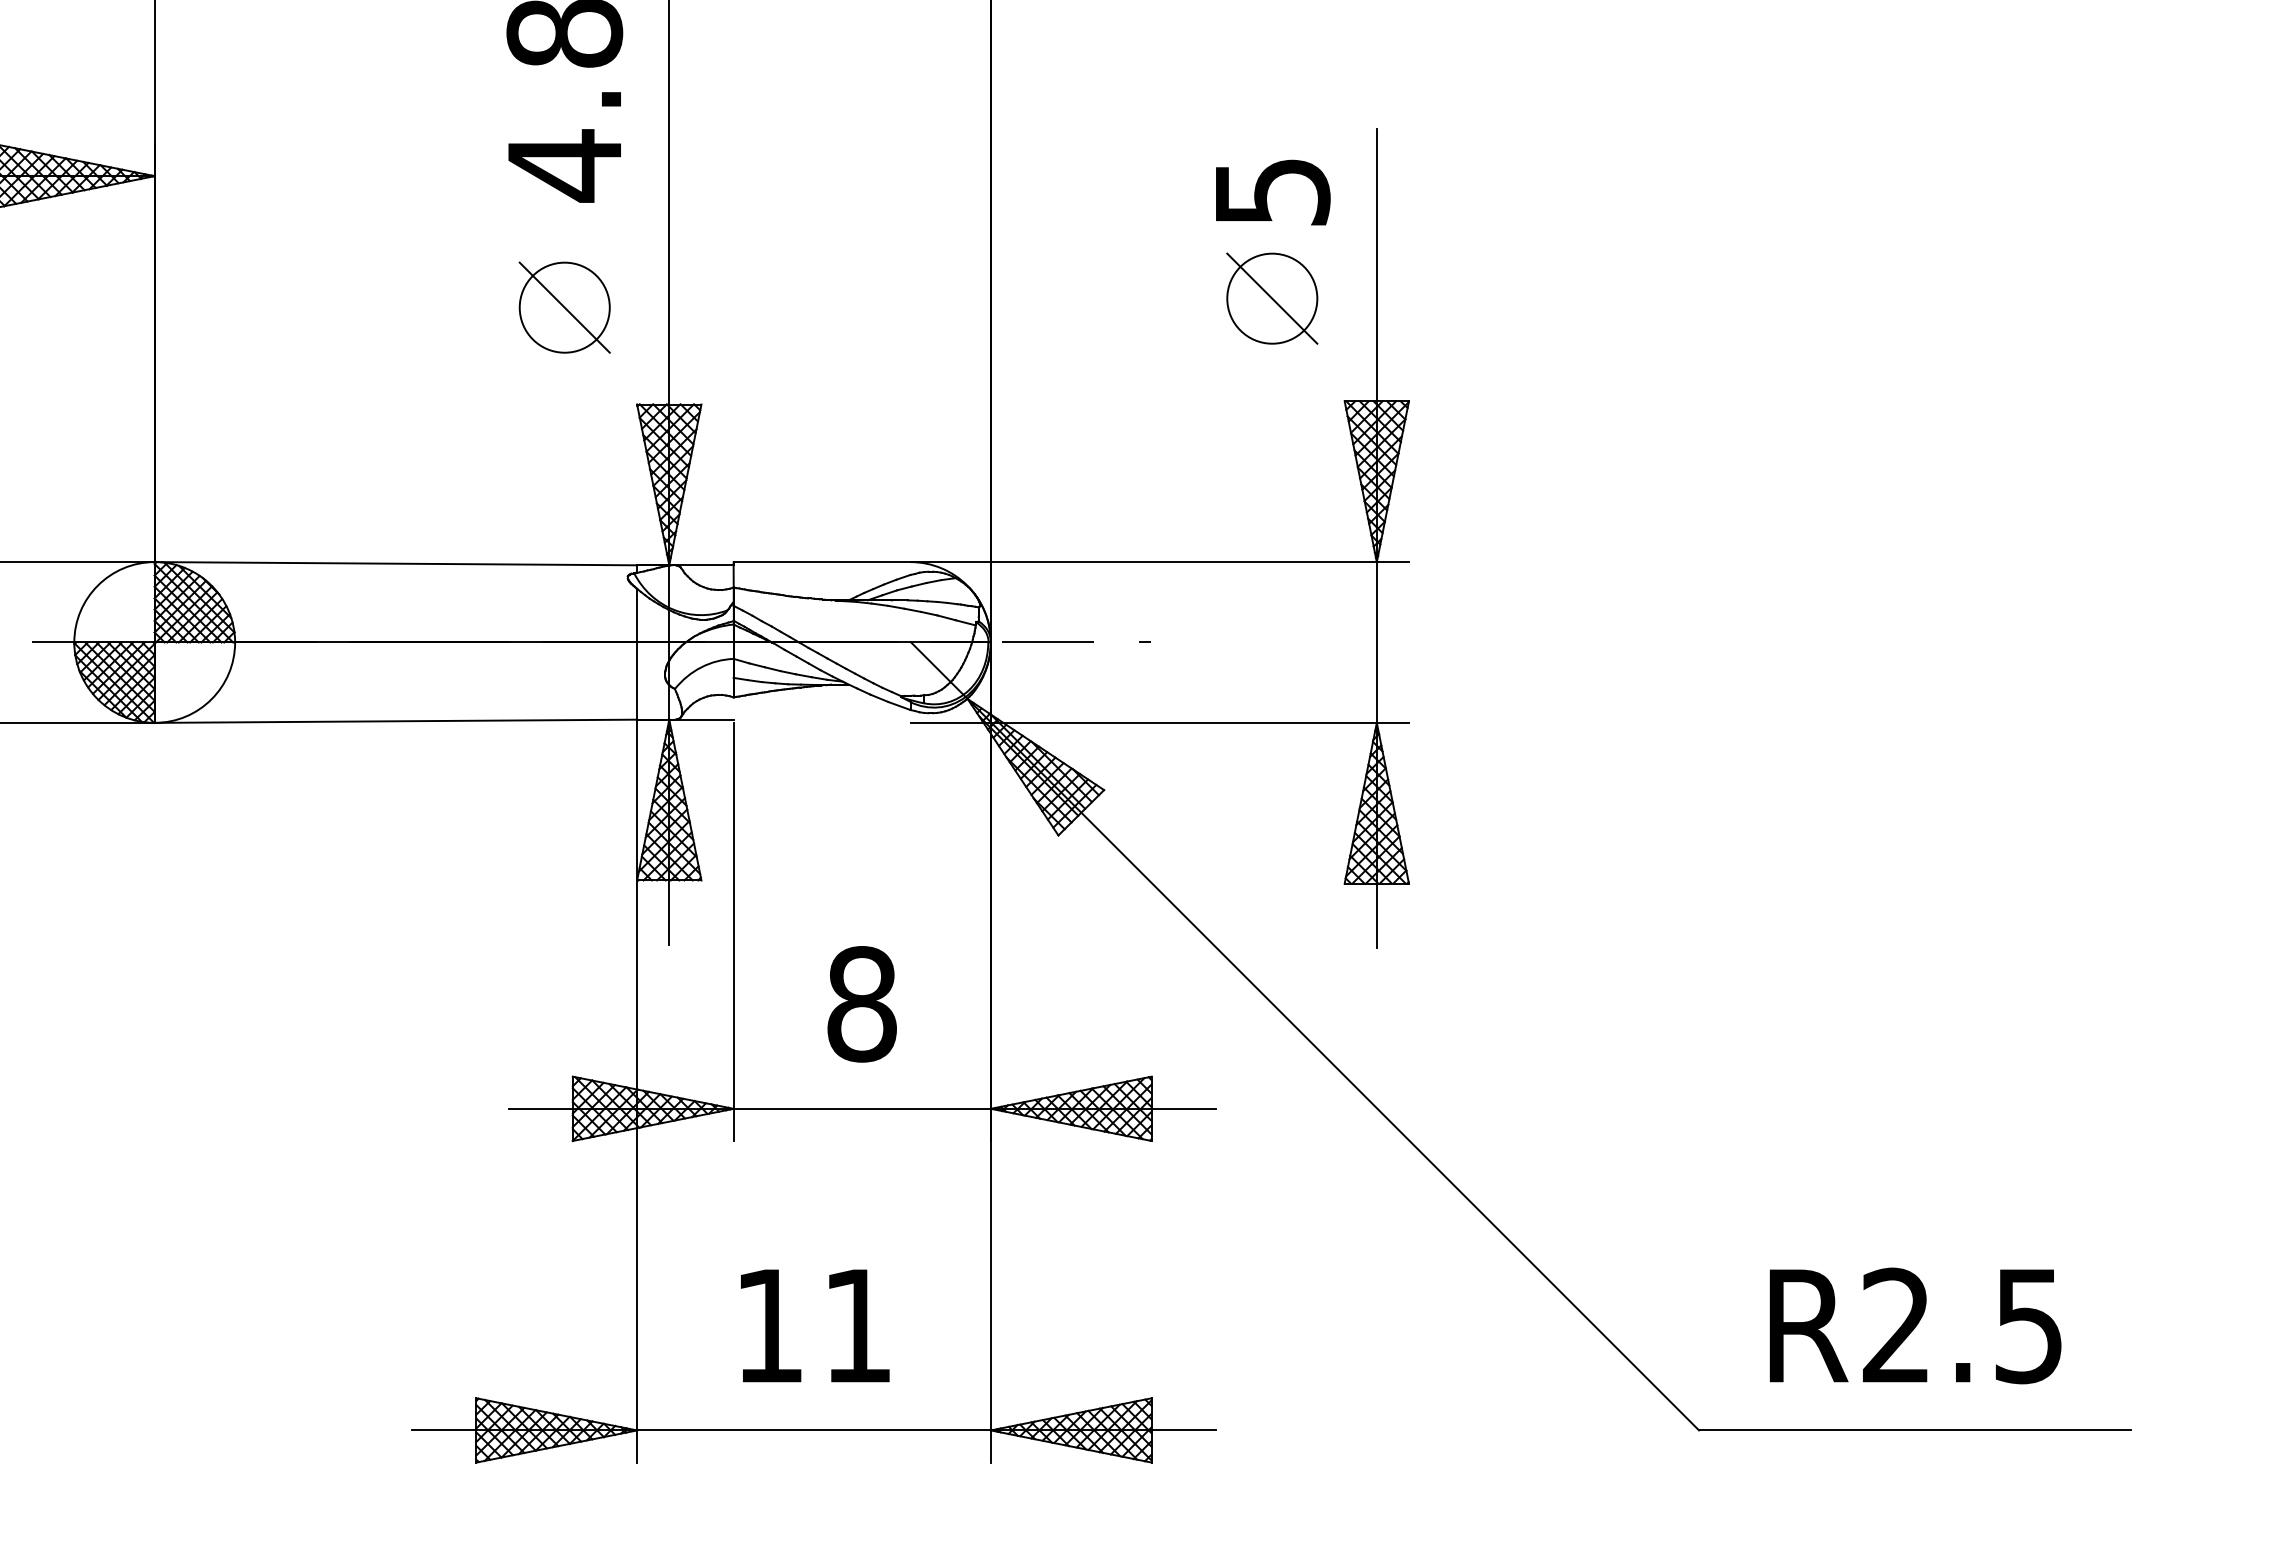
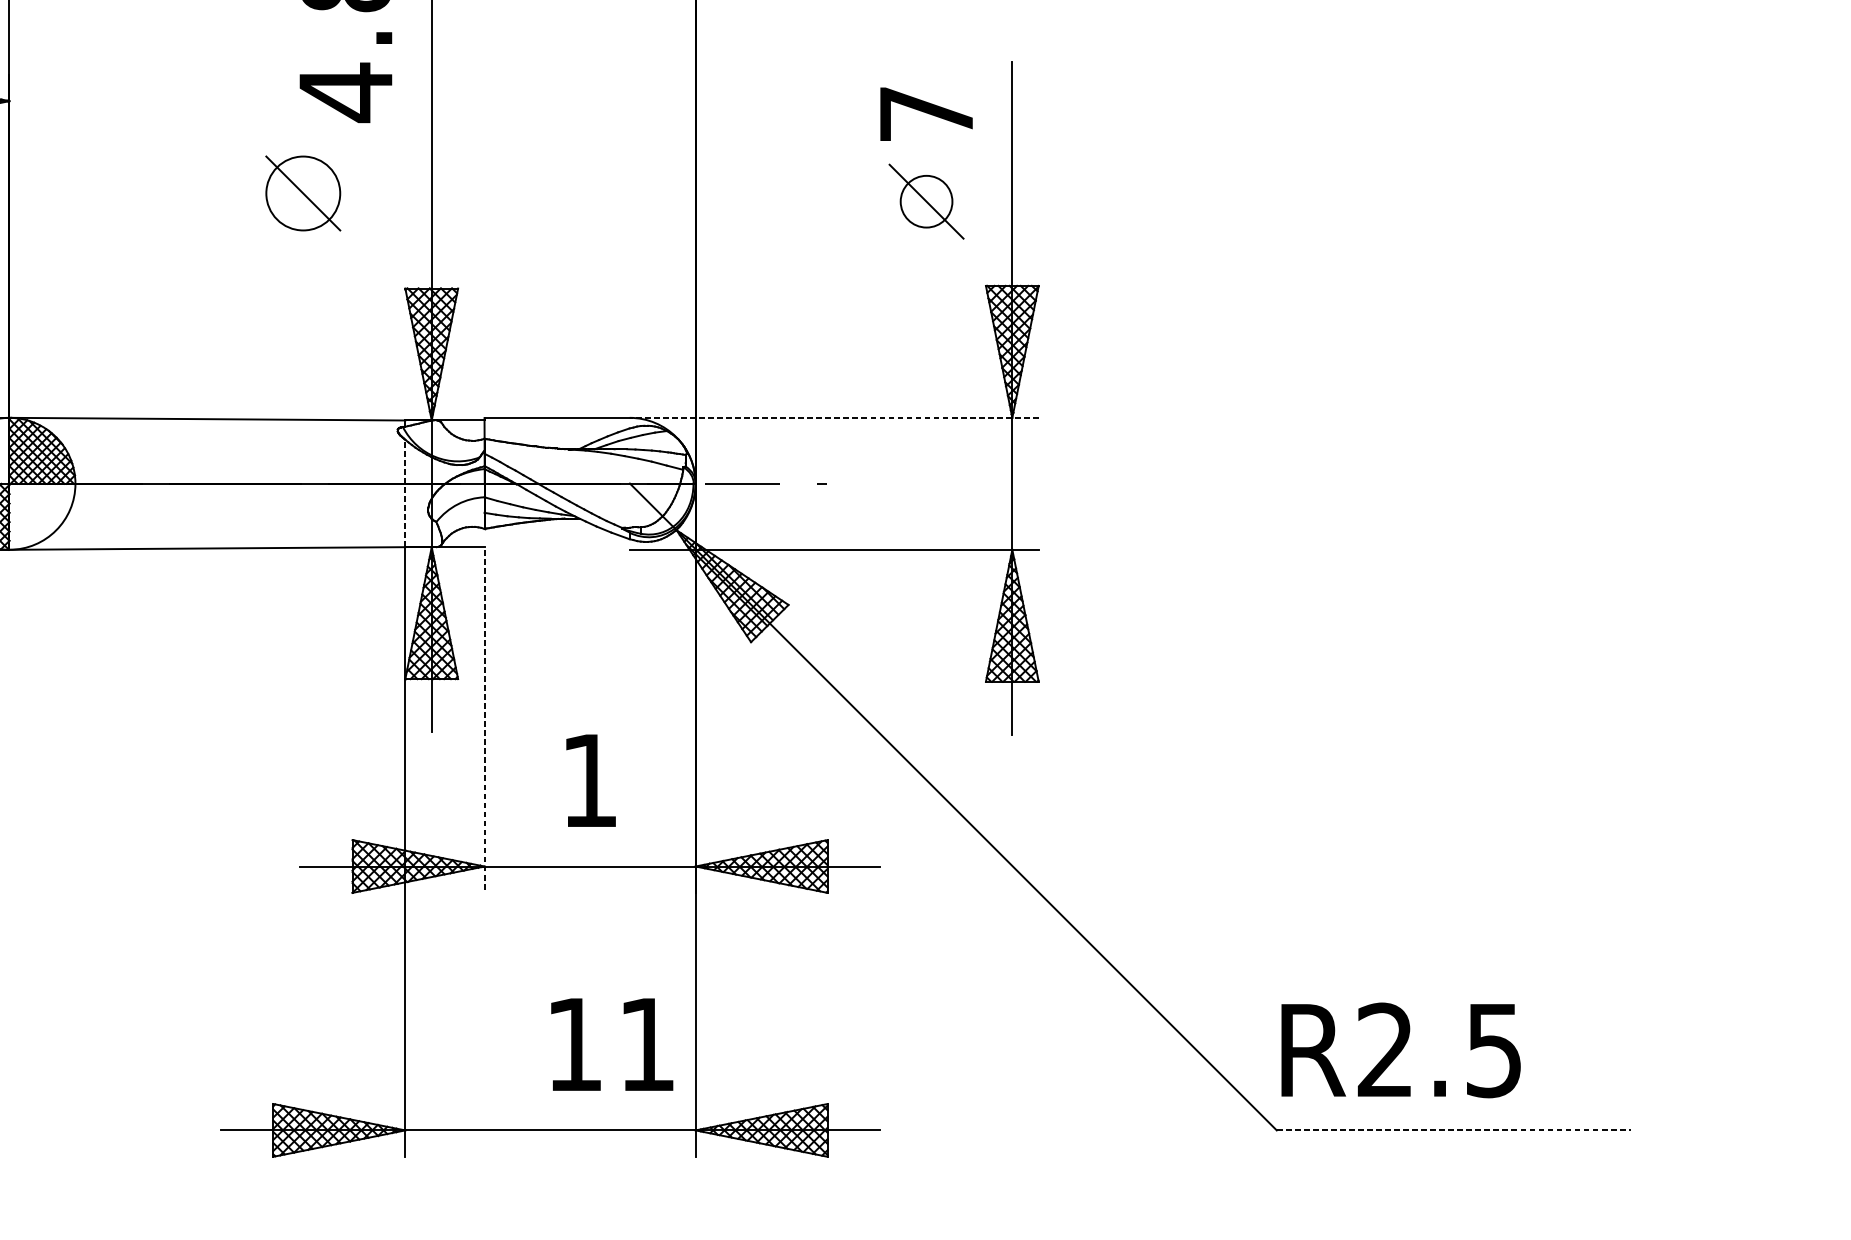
text: (1273, 192) -> (927, 114), 5 -> 7
circle: (1272, 298) -> (926, 201), size x0.7
part: (564, 307) -> (303, 193), moved
line: (1159, 562) -> (834, 418), solid -> dashed
line: (637, 653) -> (405, 492), solid -> dashed
line: (733, 932) -> (484, 721), solid -> dashed
text: (861, 1004) -> (589, 780), 8 -> 1
text: (815, 1325) -> (612, 1044), moved
text: (1915, 1325) -> (1401, 1050), moved
line: (1914, 1430) -> (1453, 1130), solid -> dashed

